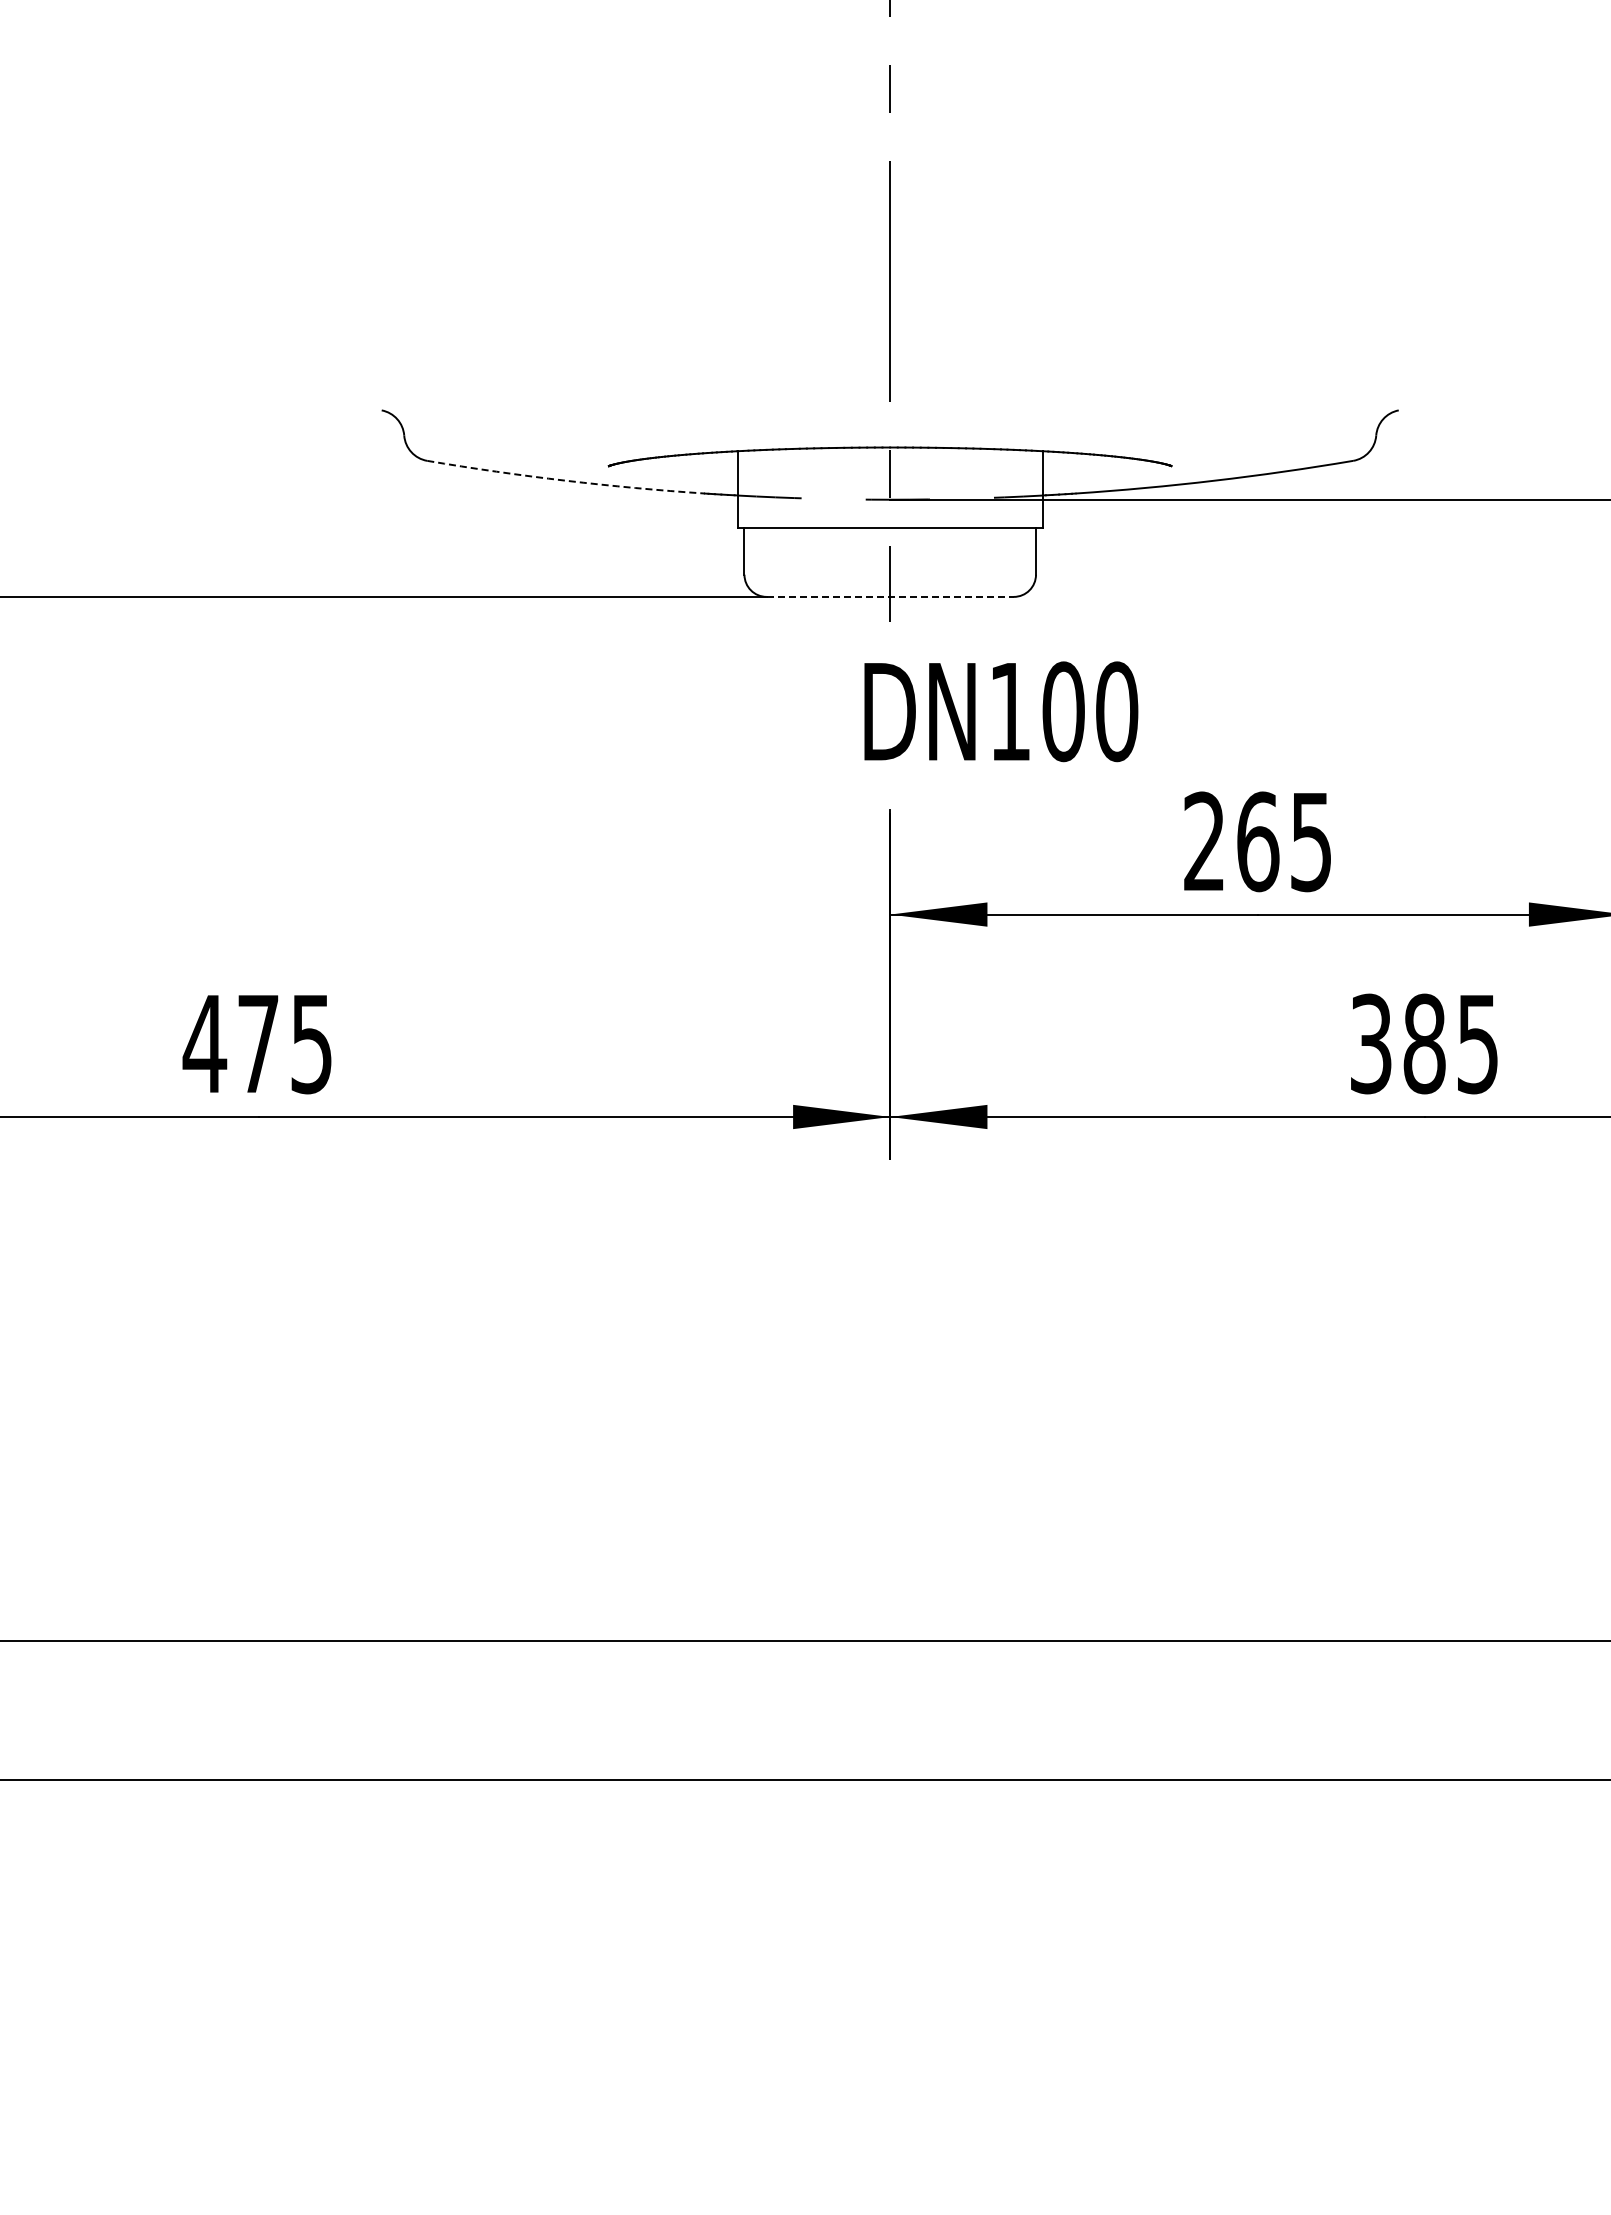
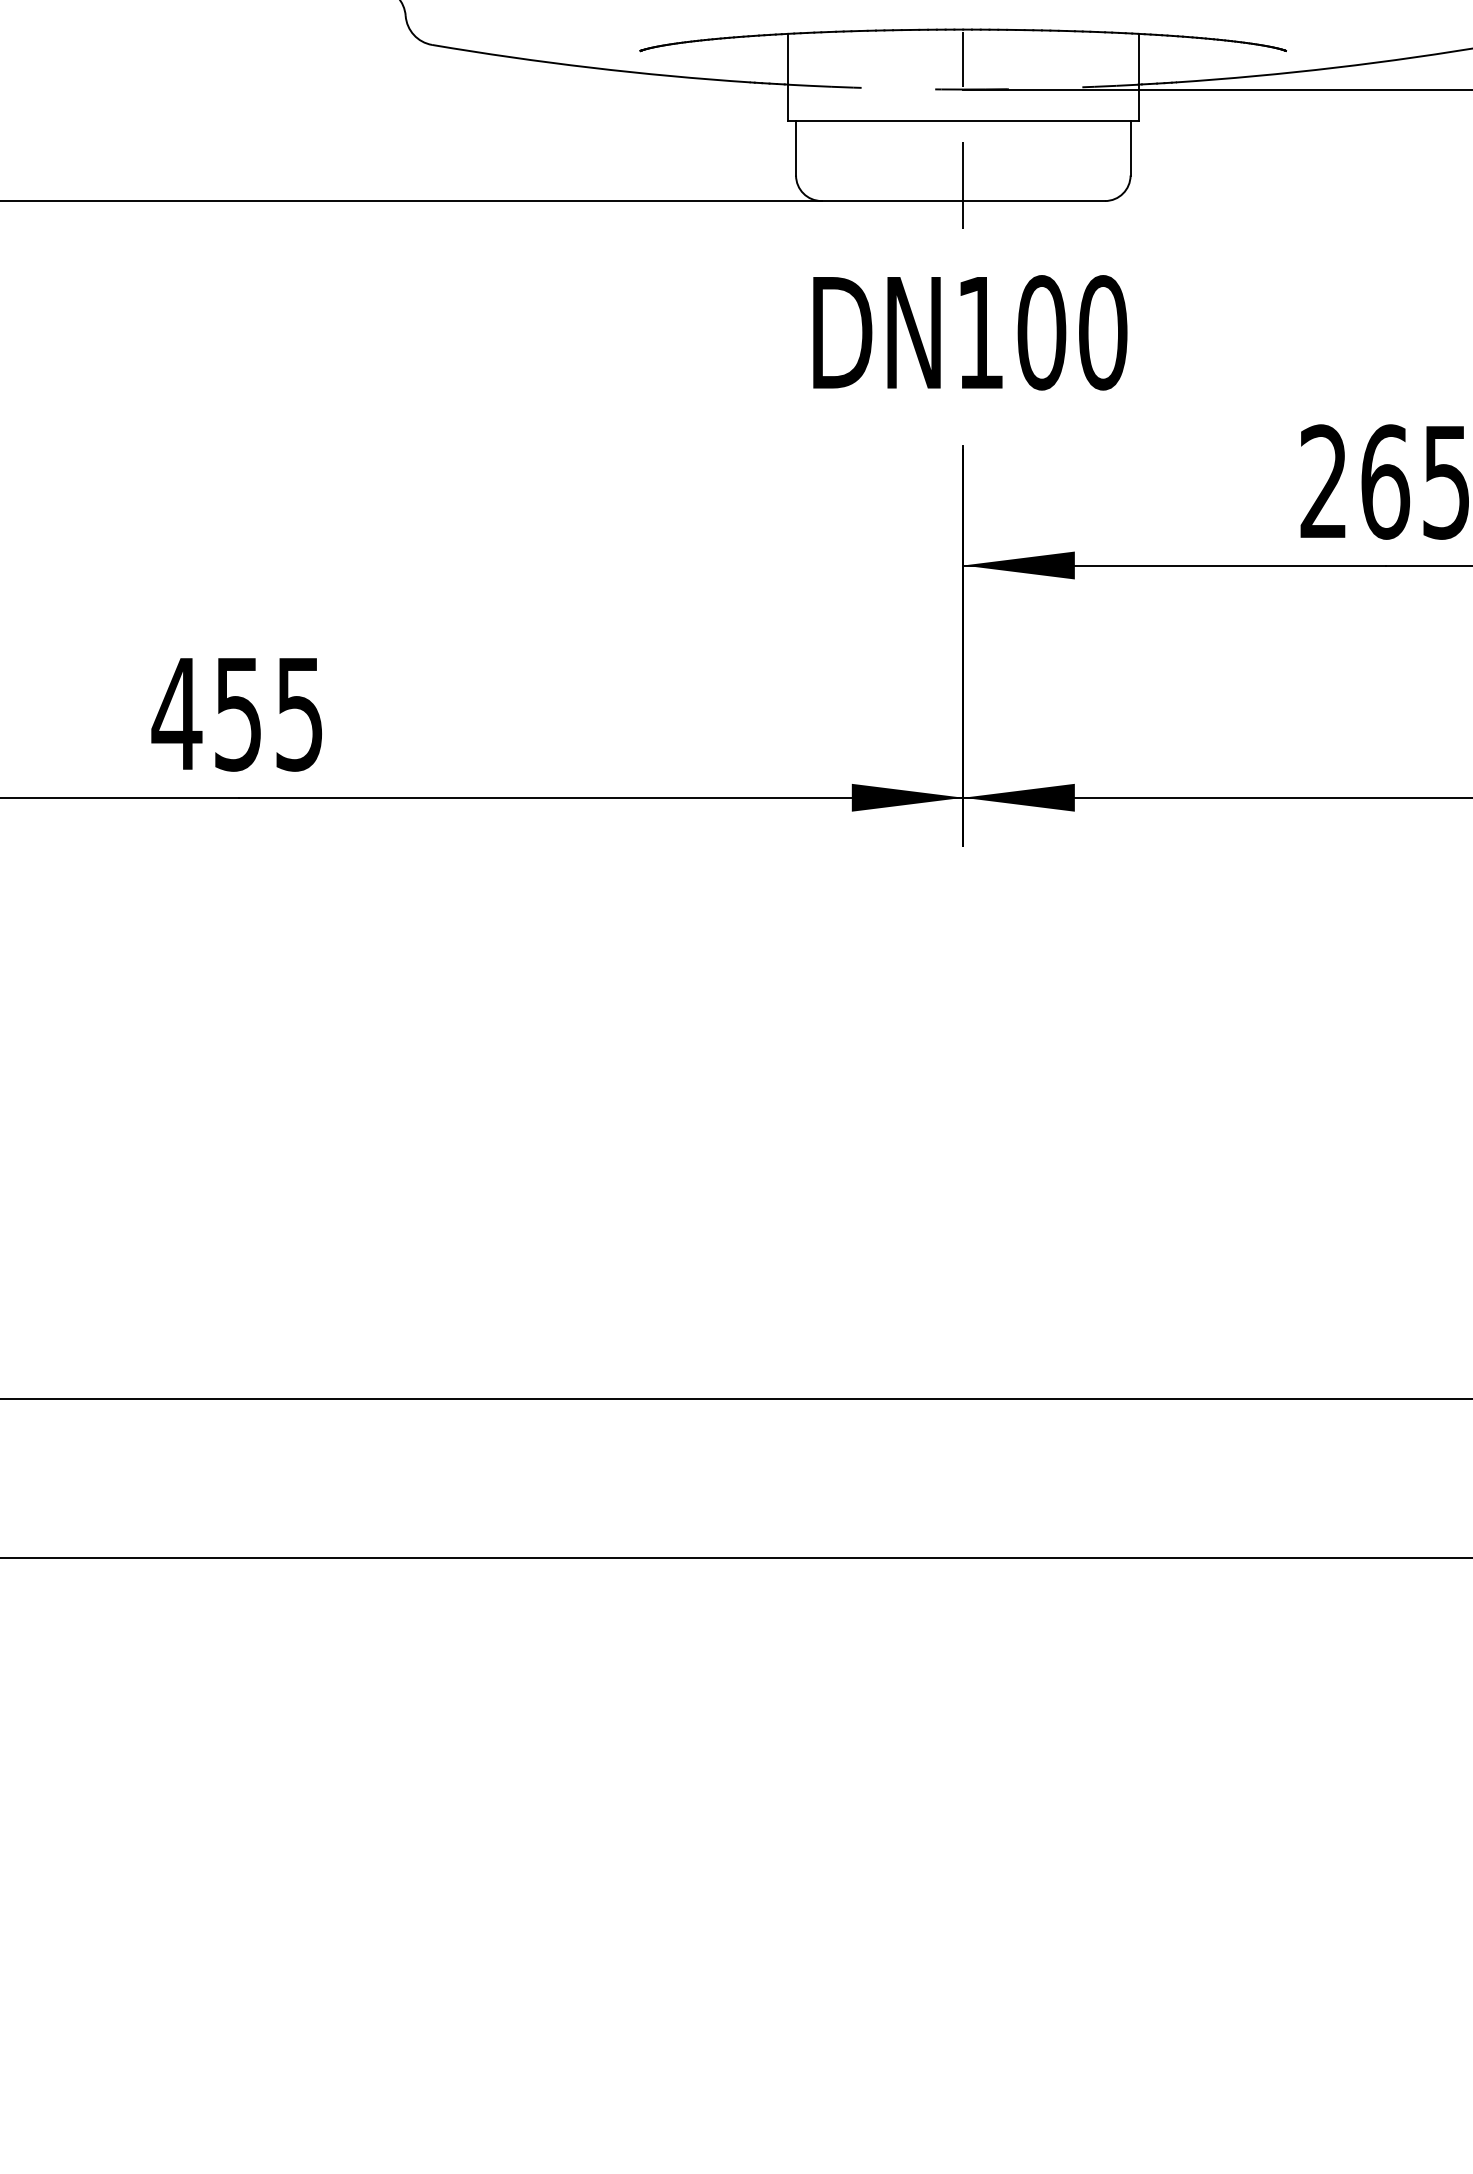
arc: (565, 480) -> (590, 67), dashed -> solid
line: (890, 596) -> (963, 200), dashed -> solid
text: (1001, 711) -> (970, 332), moved
text: (258, 1044) -> (238, 714), 475 -> 455

